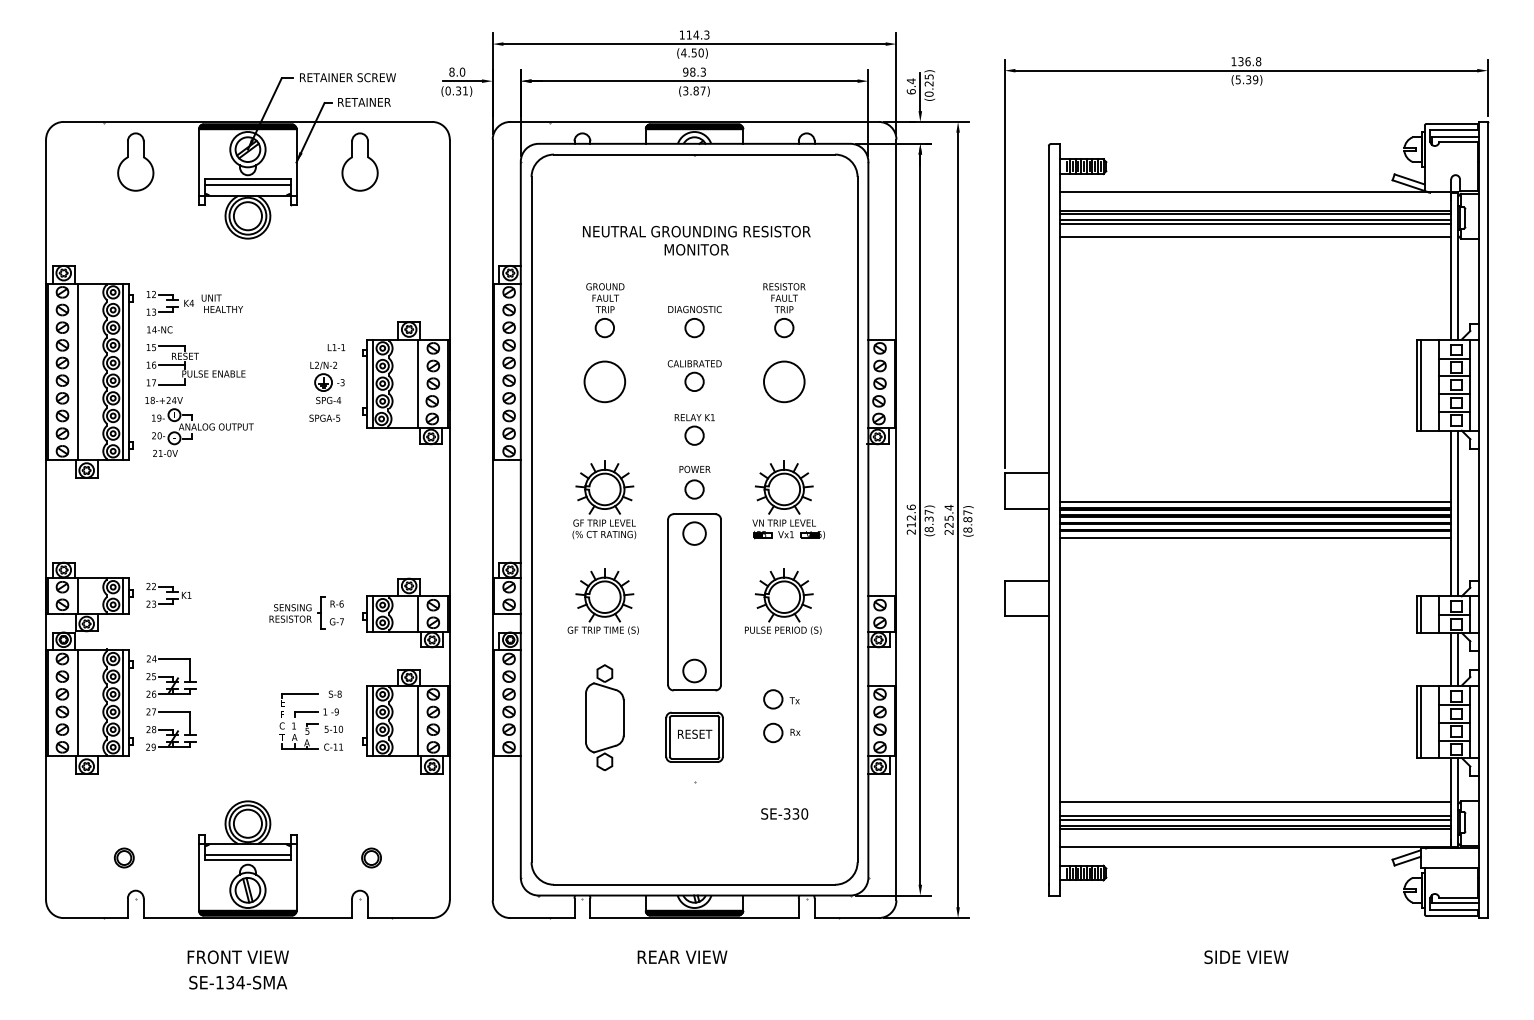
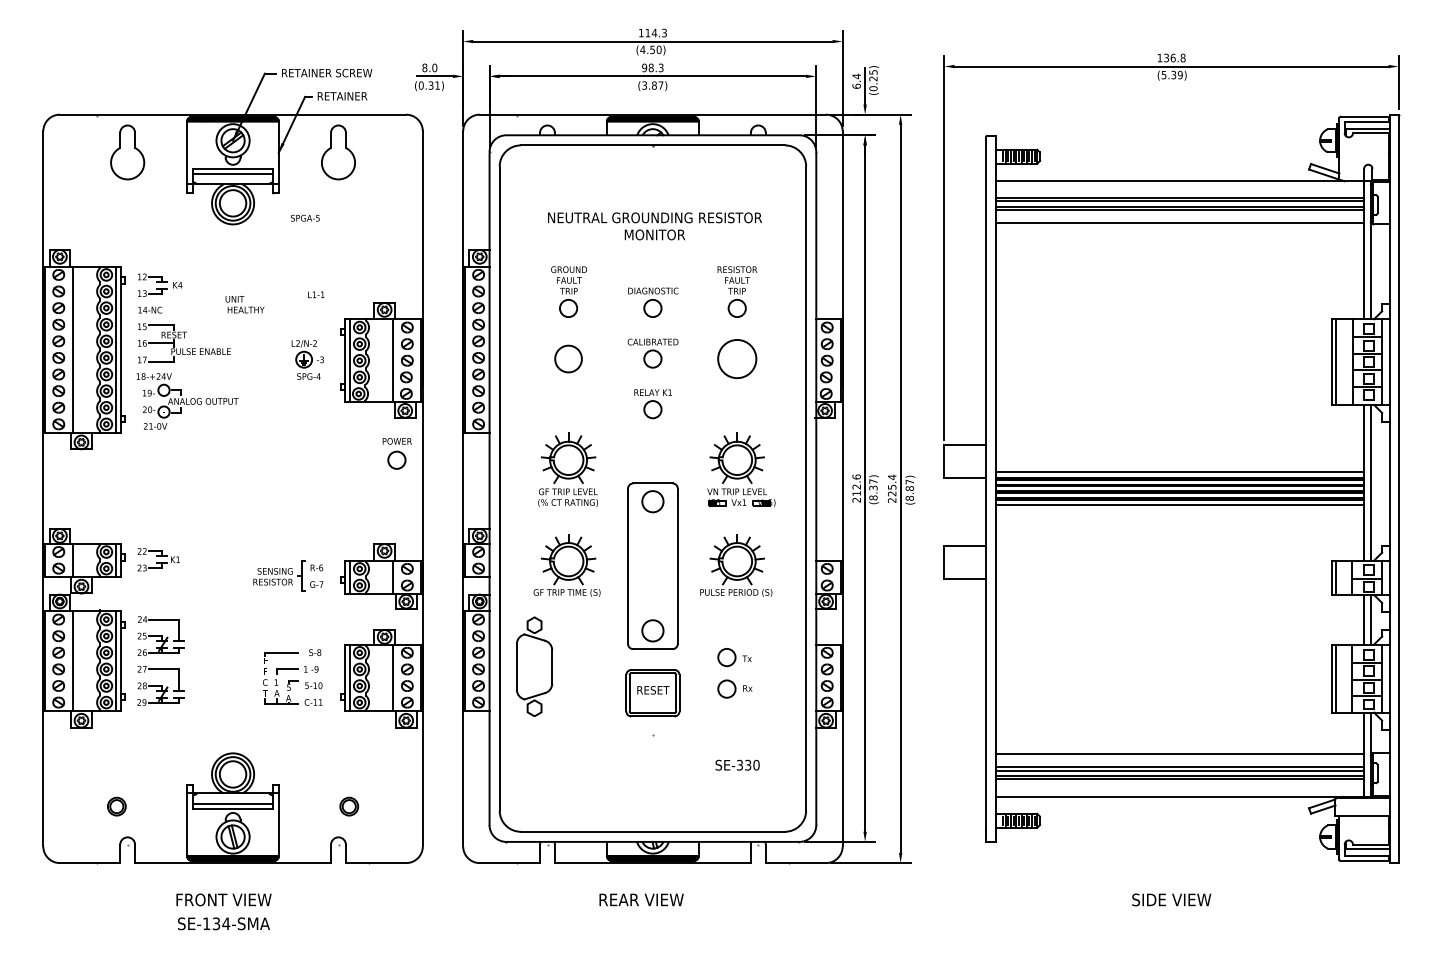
text: (221, 303) -> (244, 304), moved
text: (336, 347) -> (316, 294), moved
circle: (604, 381) -> (568, 358), size x0.7
text: (324, 417) -> (305, 217), moved
part: (694, 482) -> (396, 453), moved
part: (604, 717) -> (534, 666), moved

